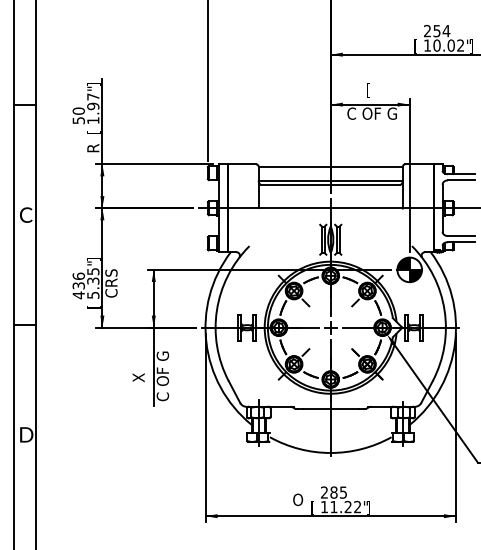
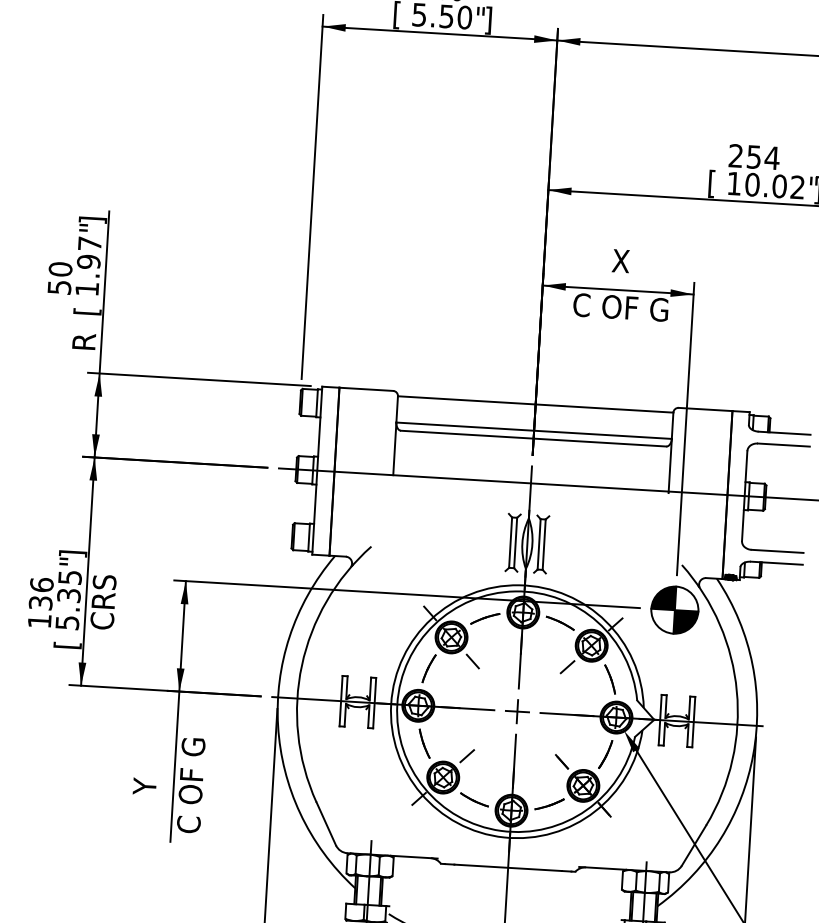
text: (370, 90) -> (620, 262), [ -> X
text: (78, 295) -> (39, 621), 436 -> 136
text: (138, 377) -> (144, 784), X -> Y

